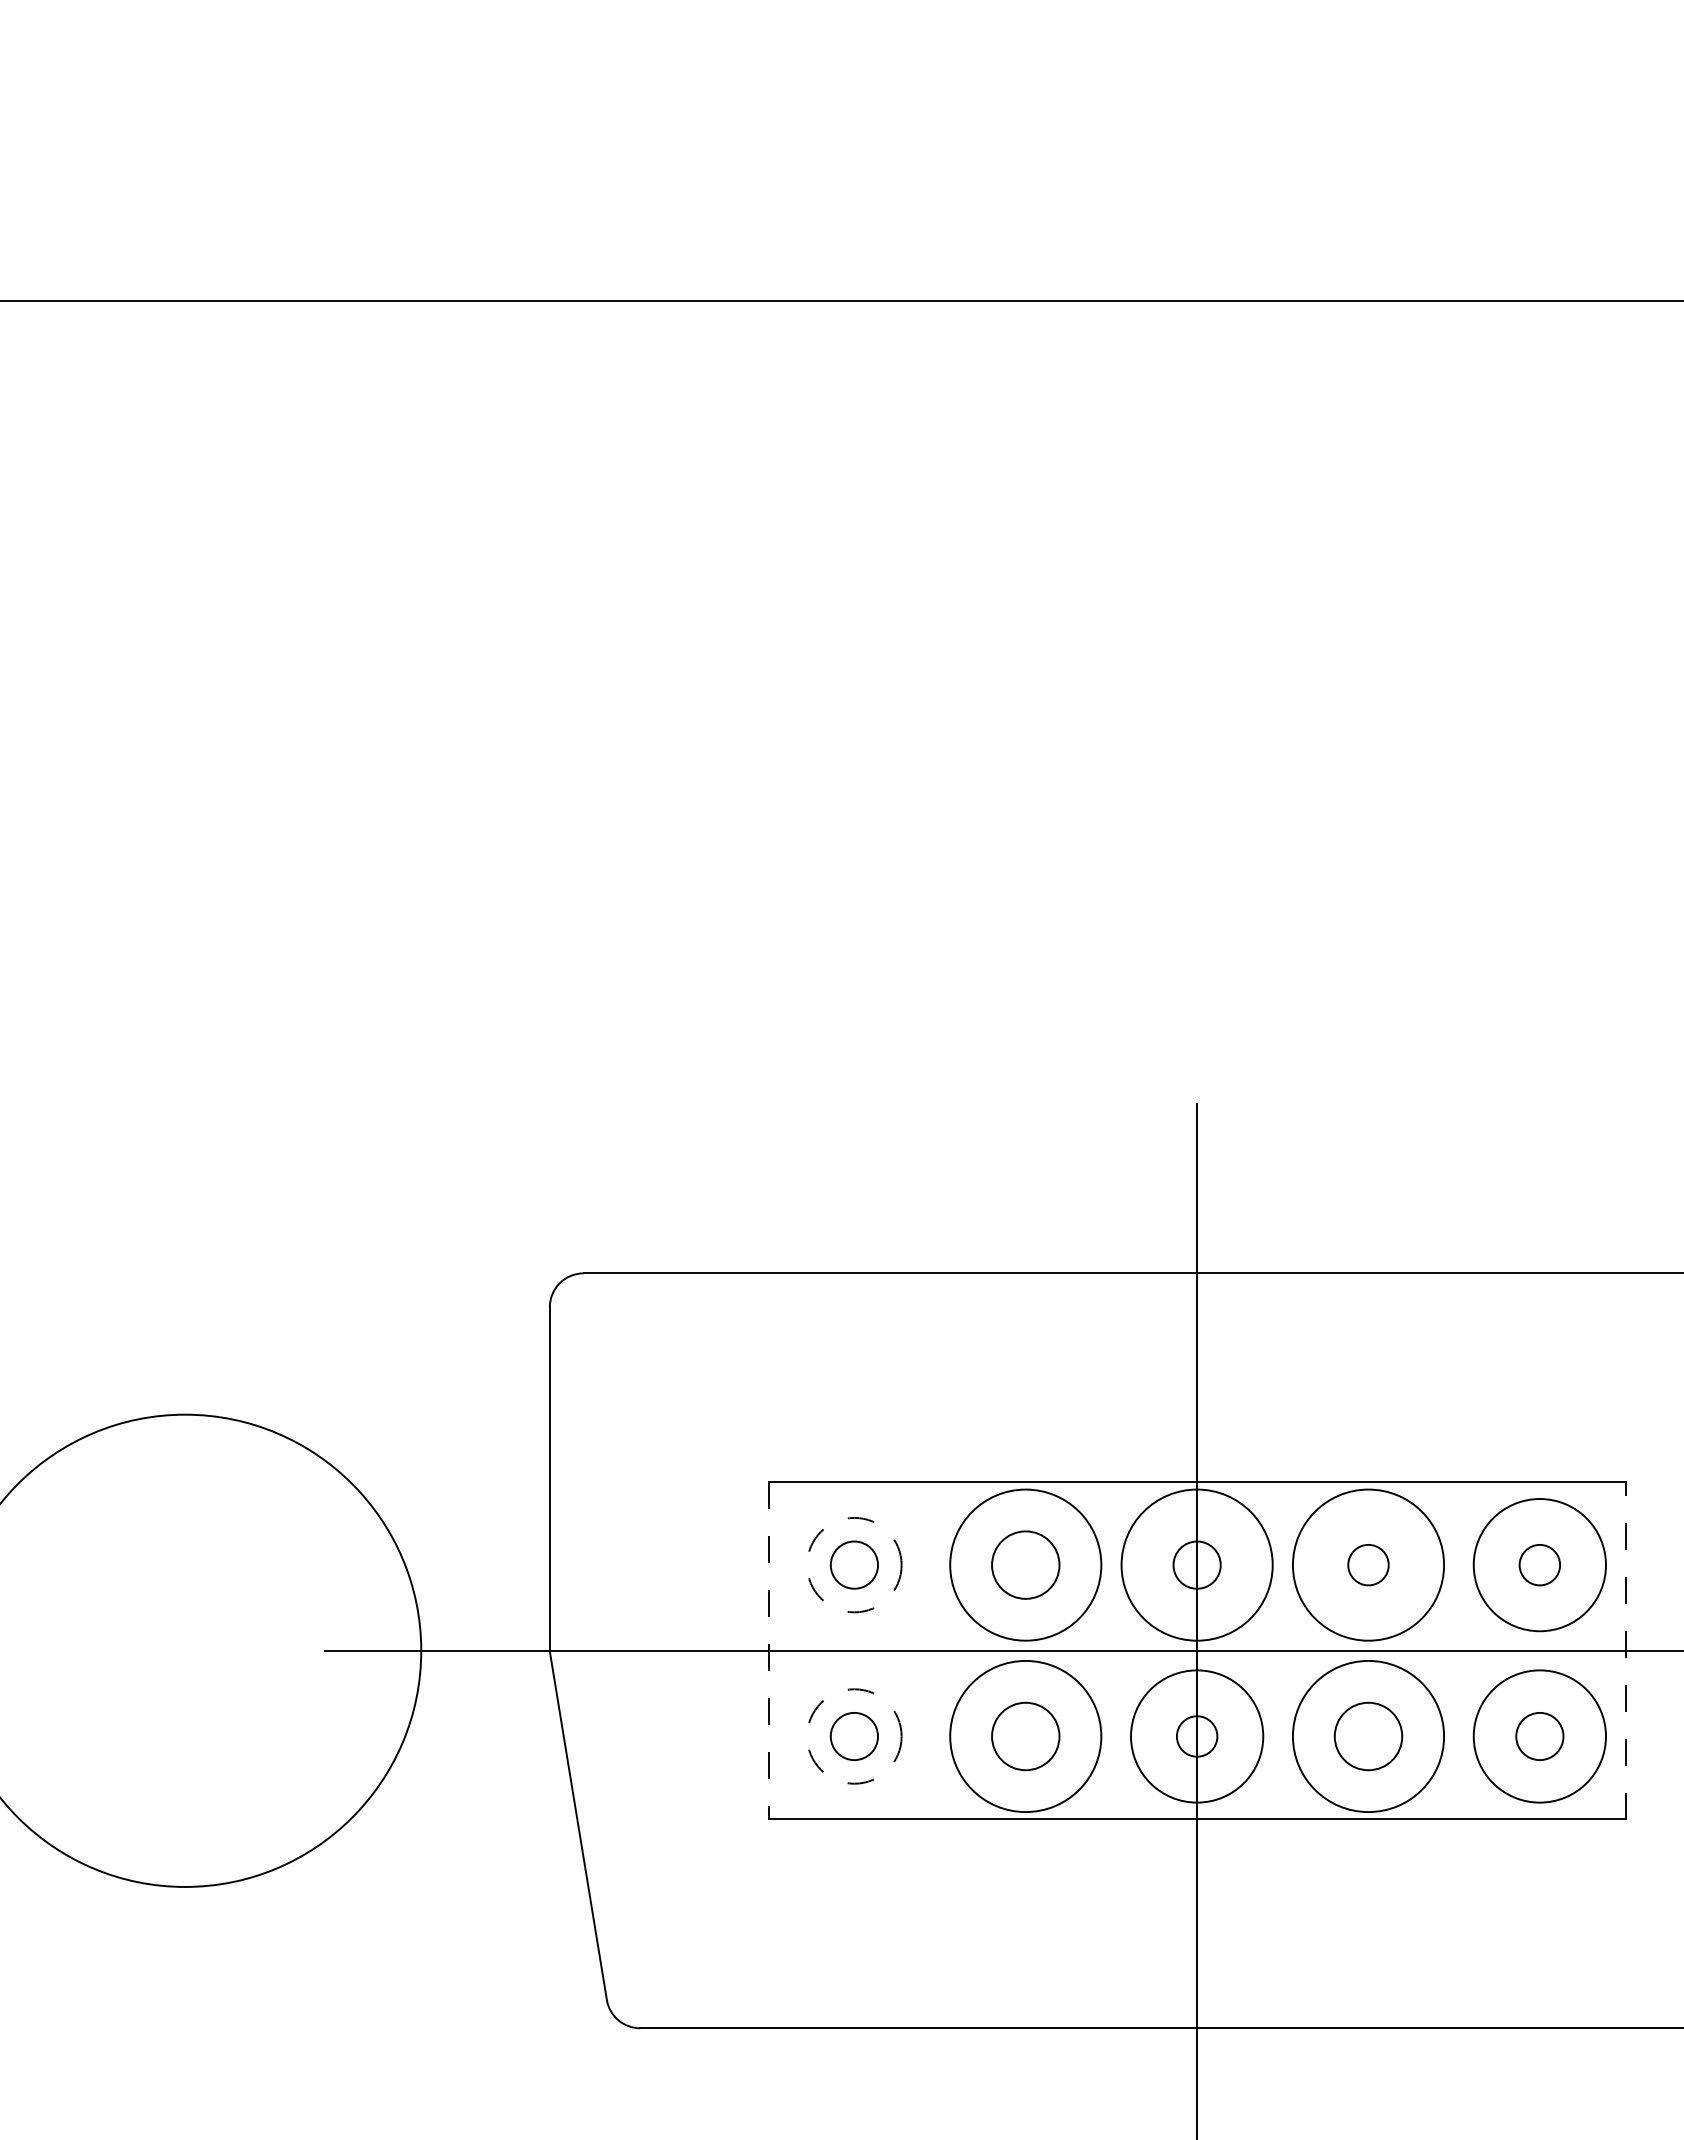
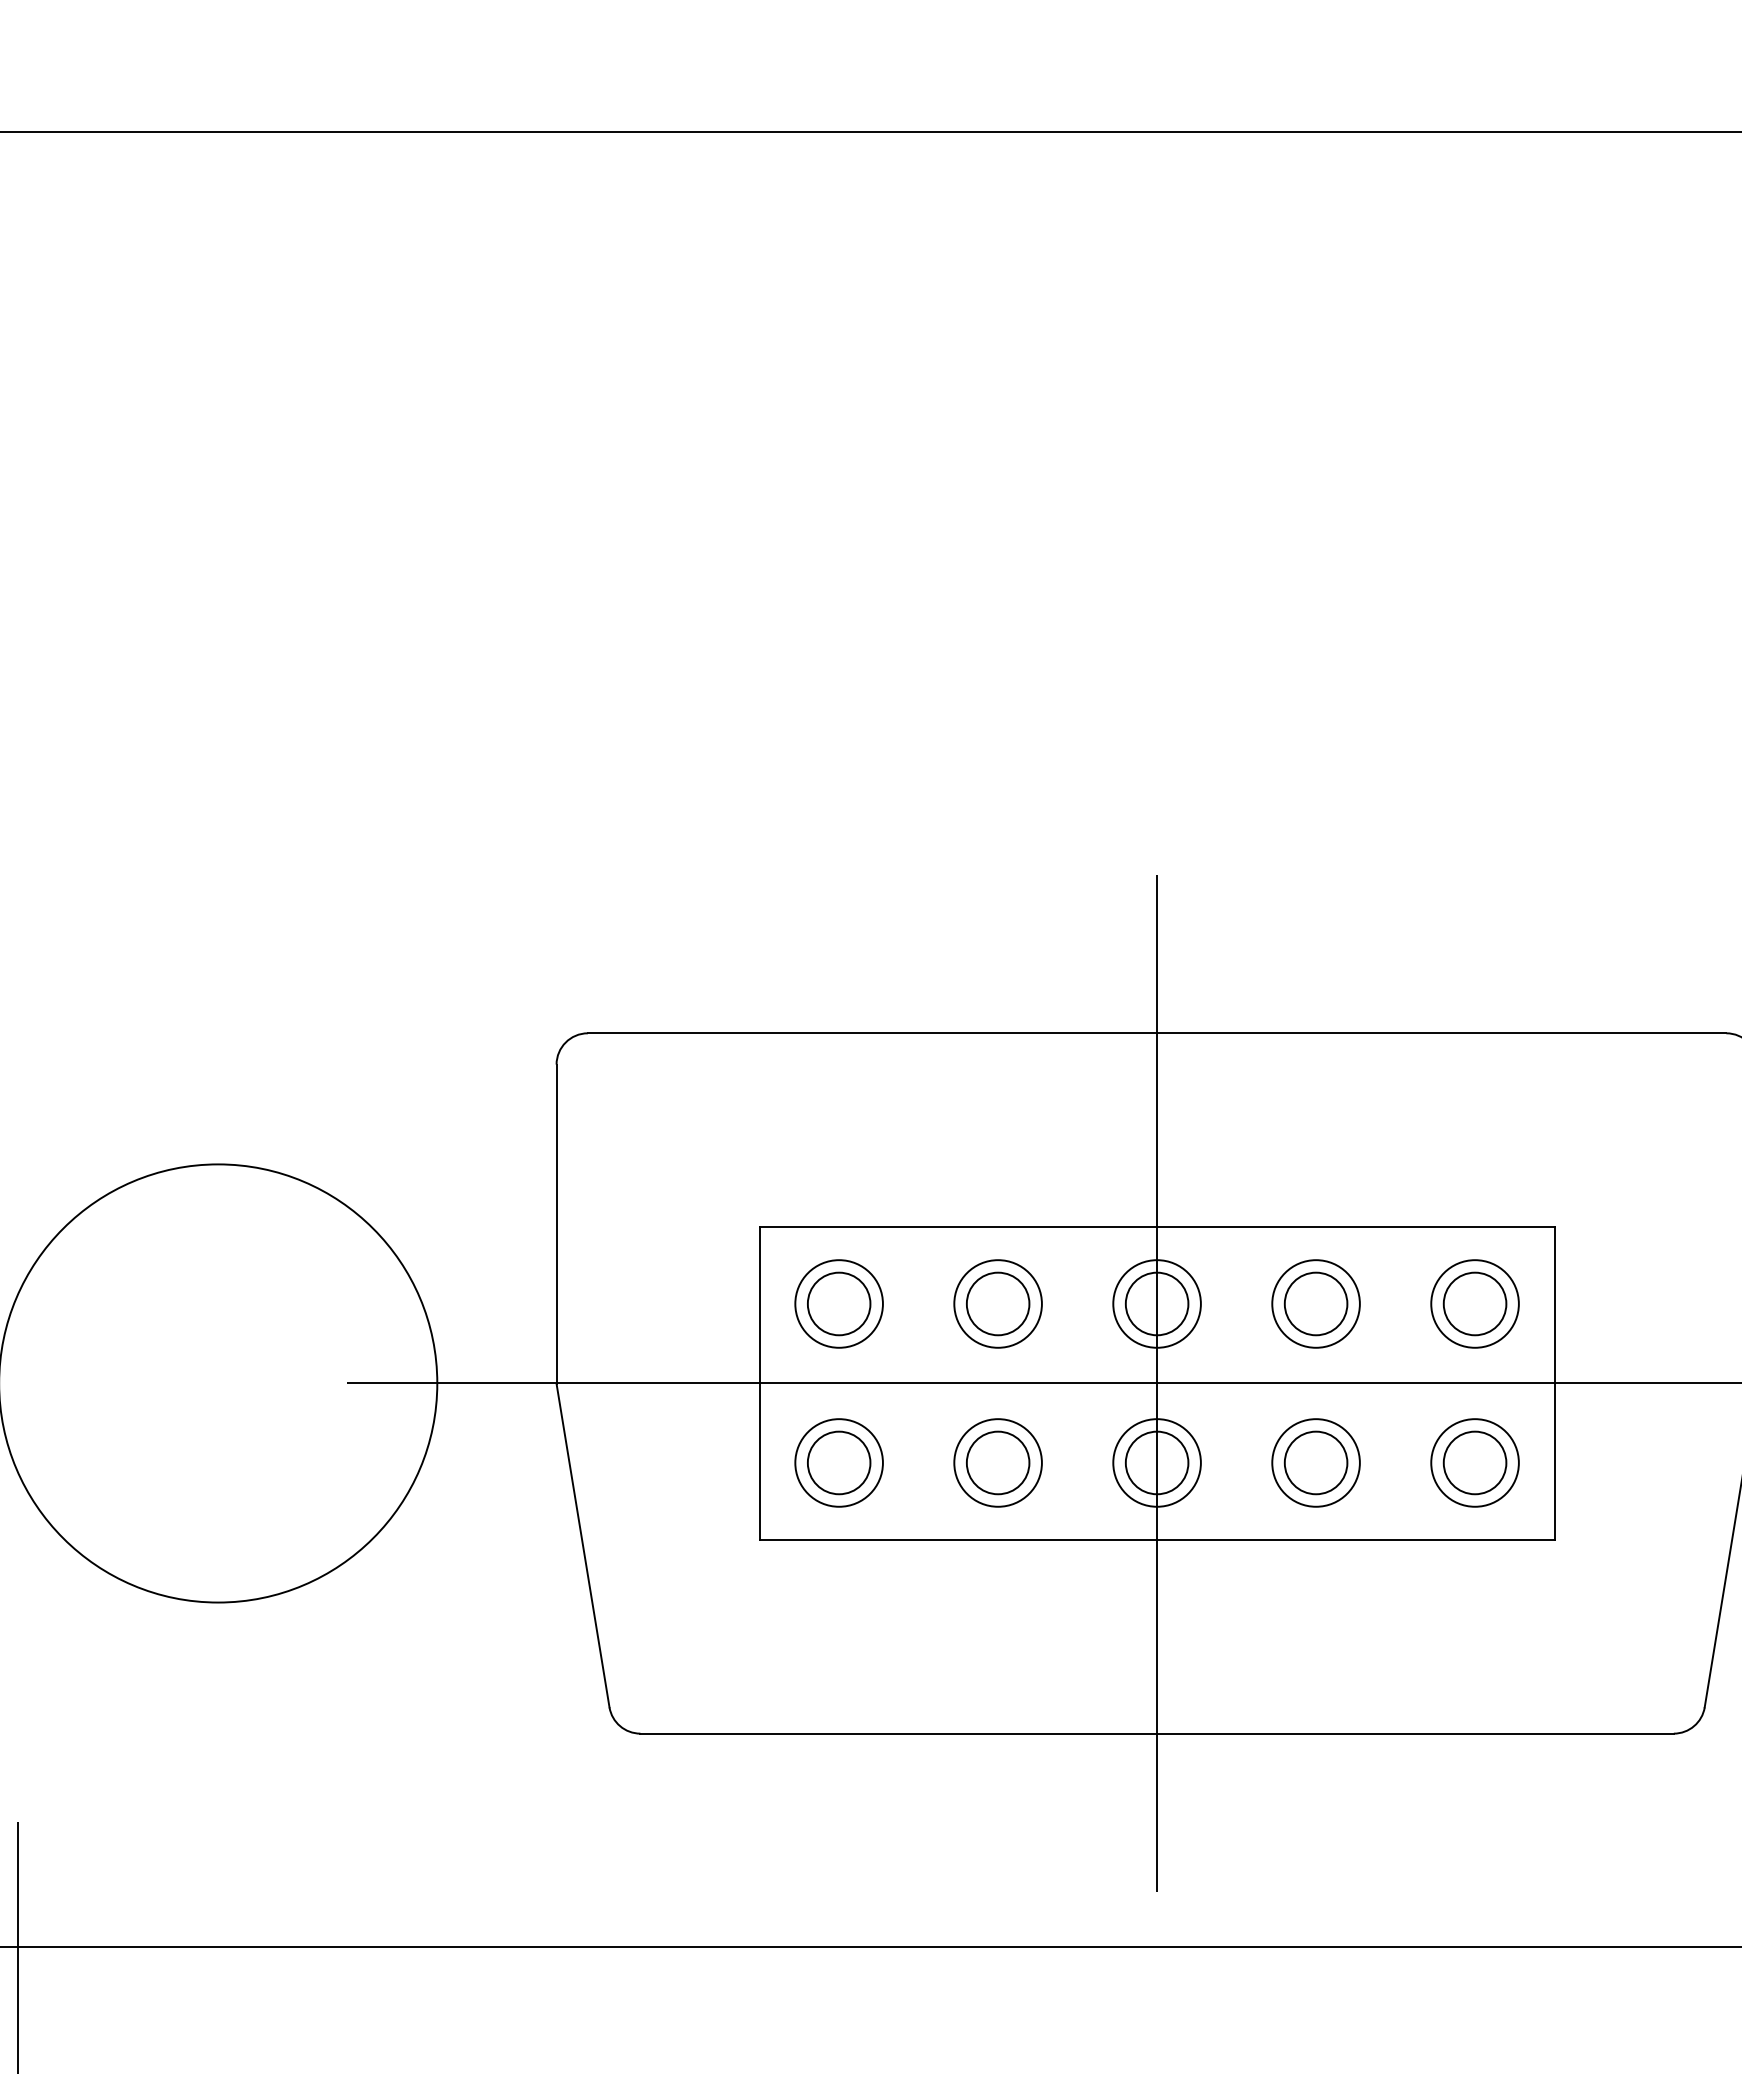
circle: (853, 1564) -> (838, 1303), dashed -> solid
circle: (853, 1564) -> (838, 1303), size x1.43
circle: (1025, 1564) -> (997, 1303), size x0.62
circle: (1196, 1564) -> (1156, 1303), size x0.62
circle: (1196, 1564) -> (1156, 1303), size x1.43
circle: (1367, 1564) -> (1315, 1303), size x0.62
circle: (1367, 1564) -> (1315, 1303), size x1.67
circle: (1539, 1564) -> (1474, 1303), size x0.71
circle: (1539, 1564) -> (1474, 1303), size x1.67
line: (1625, 1649) -> (1554, 1382), dashed -> solid
line: (768, 1650) -> (759, 1383), dashed -> solid
circle: (853, 1736) -> (838, 1462), dashed -> solid
circle: (853, 1736) -> (838, 1462), size x1.43
circle: (1025, 1736) -> (997, 1462), size x0.62
circle: (1196, 1736) -> (1156, 1462), size x0.71
circle: (1196, 1736) -> (1156, 1462), size x1.67
circle: (1367, 1736) -> (1315, 1462), size x0.62
circle: (1539, 1736) -> (1474, 1462), size x0.71
circle: (1539, 1736) -> (1474, 1462), size x1.43

